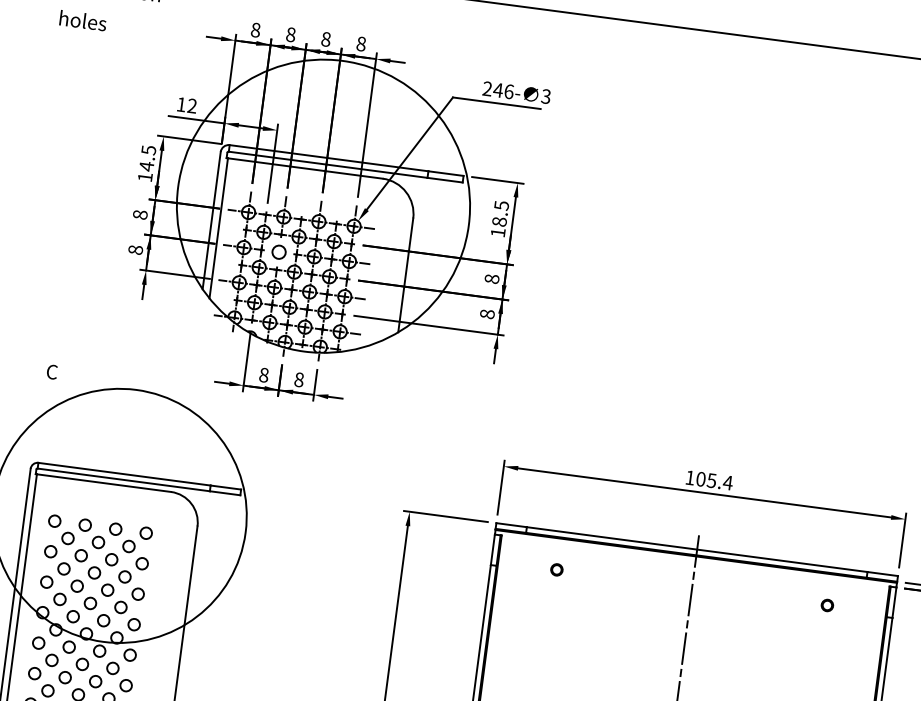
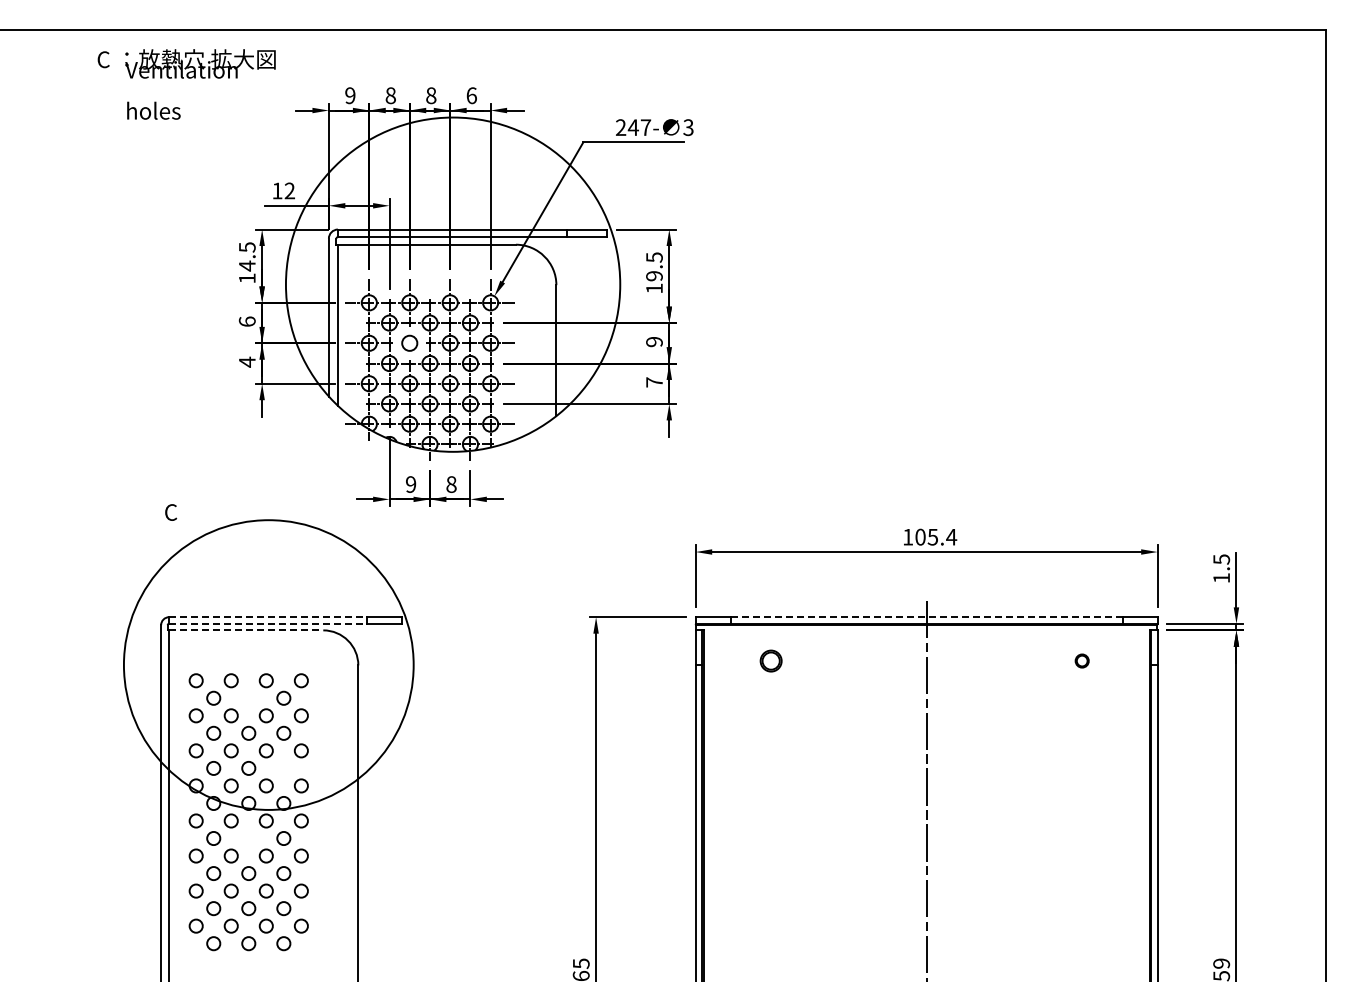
text: (255, 29) -> (350, 95), 8 -> 9
text: (361, 43) -> (471, 95), 8 -> 6
text: (508, 91) -> (645, 127), 246- -> 247-
text: (139, 214) -> (246, 321), 8 -> 6
text: (499, 222) -> (654, 276), 18.5 -> 19.5
text: (135, 249) -> (247, 361), 8 -> 4
text: (492, 278) -> (654, 341), 8 -> 9
text: (487, 314) -> (654, 382), 8 -> 7
text: (264, 375) -> (411, 484), 8 -> 9
line: (124, 474) -> (268, 617), solid -> dashed
line: (124, 479) -> (268, 623), solid -> dashed
line: (104, 483) -> (246, 630), solid -> dashed
circle: (98, 541) -> (248, 697), removed
line: (697, 549) -> (926, 617), solid -> dashed
circle: (556, 569) -> (770, 660), size x1.6
circle: (120, 607) -> (283, 768), removed
circle: (82, 664) -> (248, 838), removed

